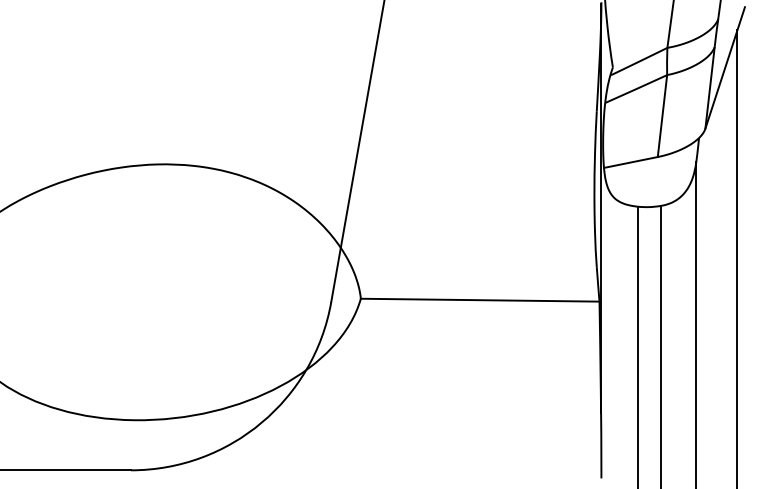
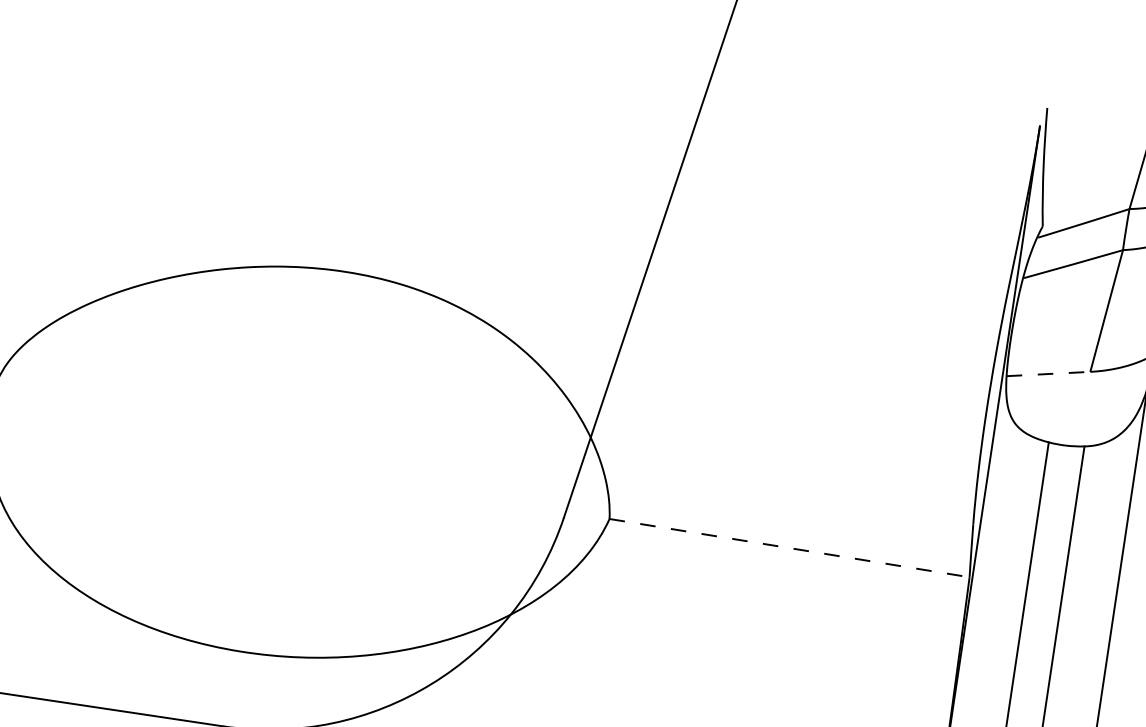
line: (631, 162) -> (1049, 374), solid -> dashed
line: (480, 300) -> (789, 548), solid -> dashed

